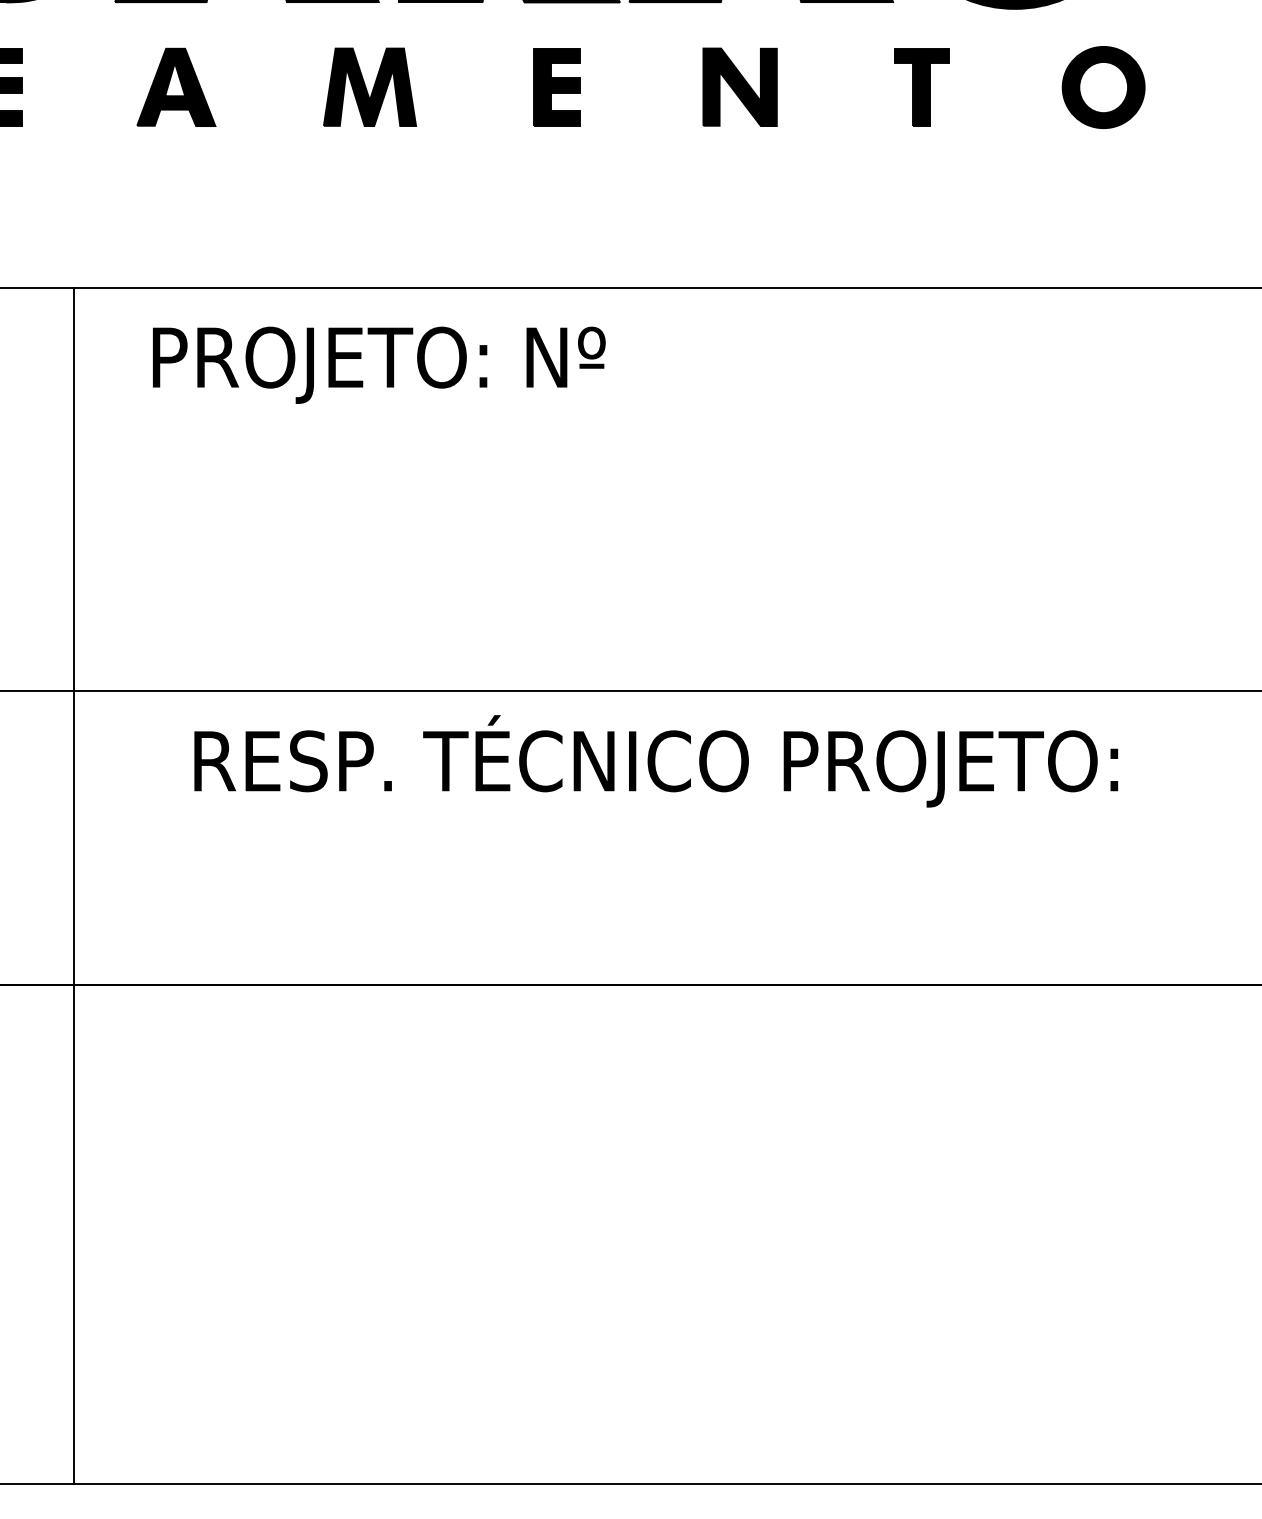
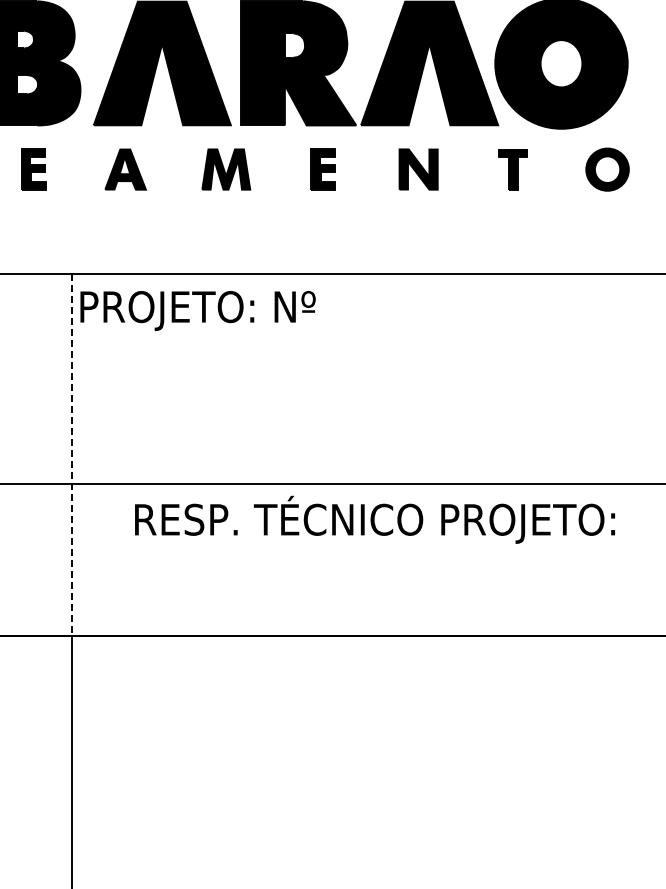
text: (378, 364) -> (197, 310), moved
line: (74, 637) -> (72, 455), solid -> dashed

